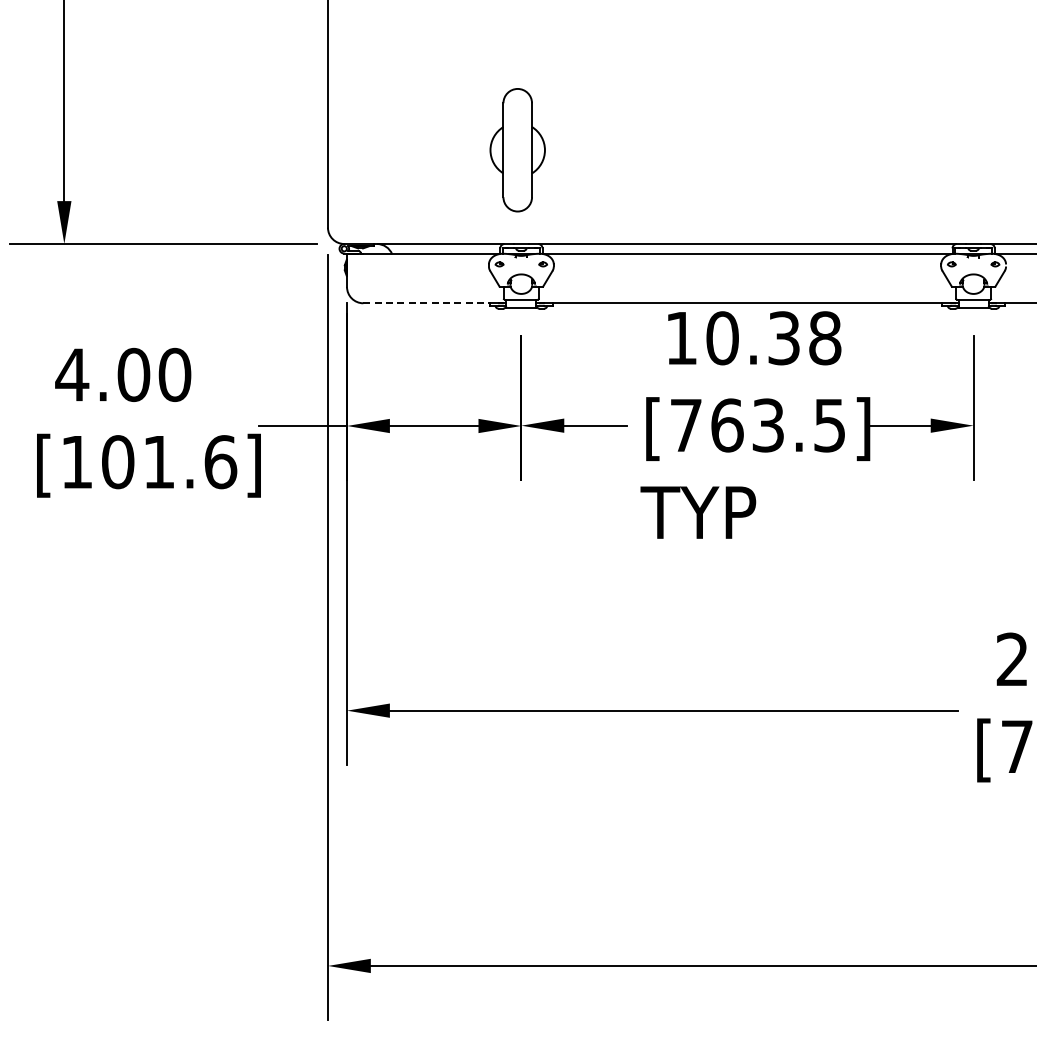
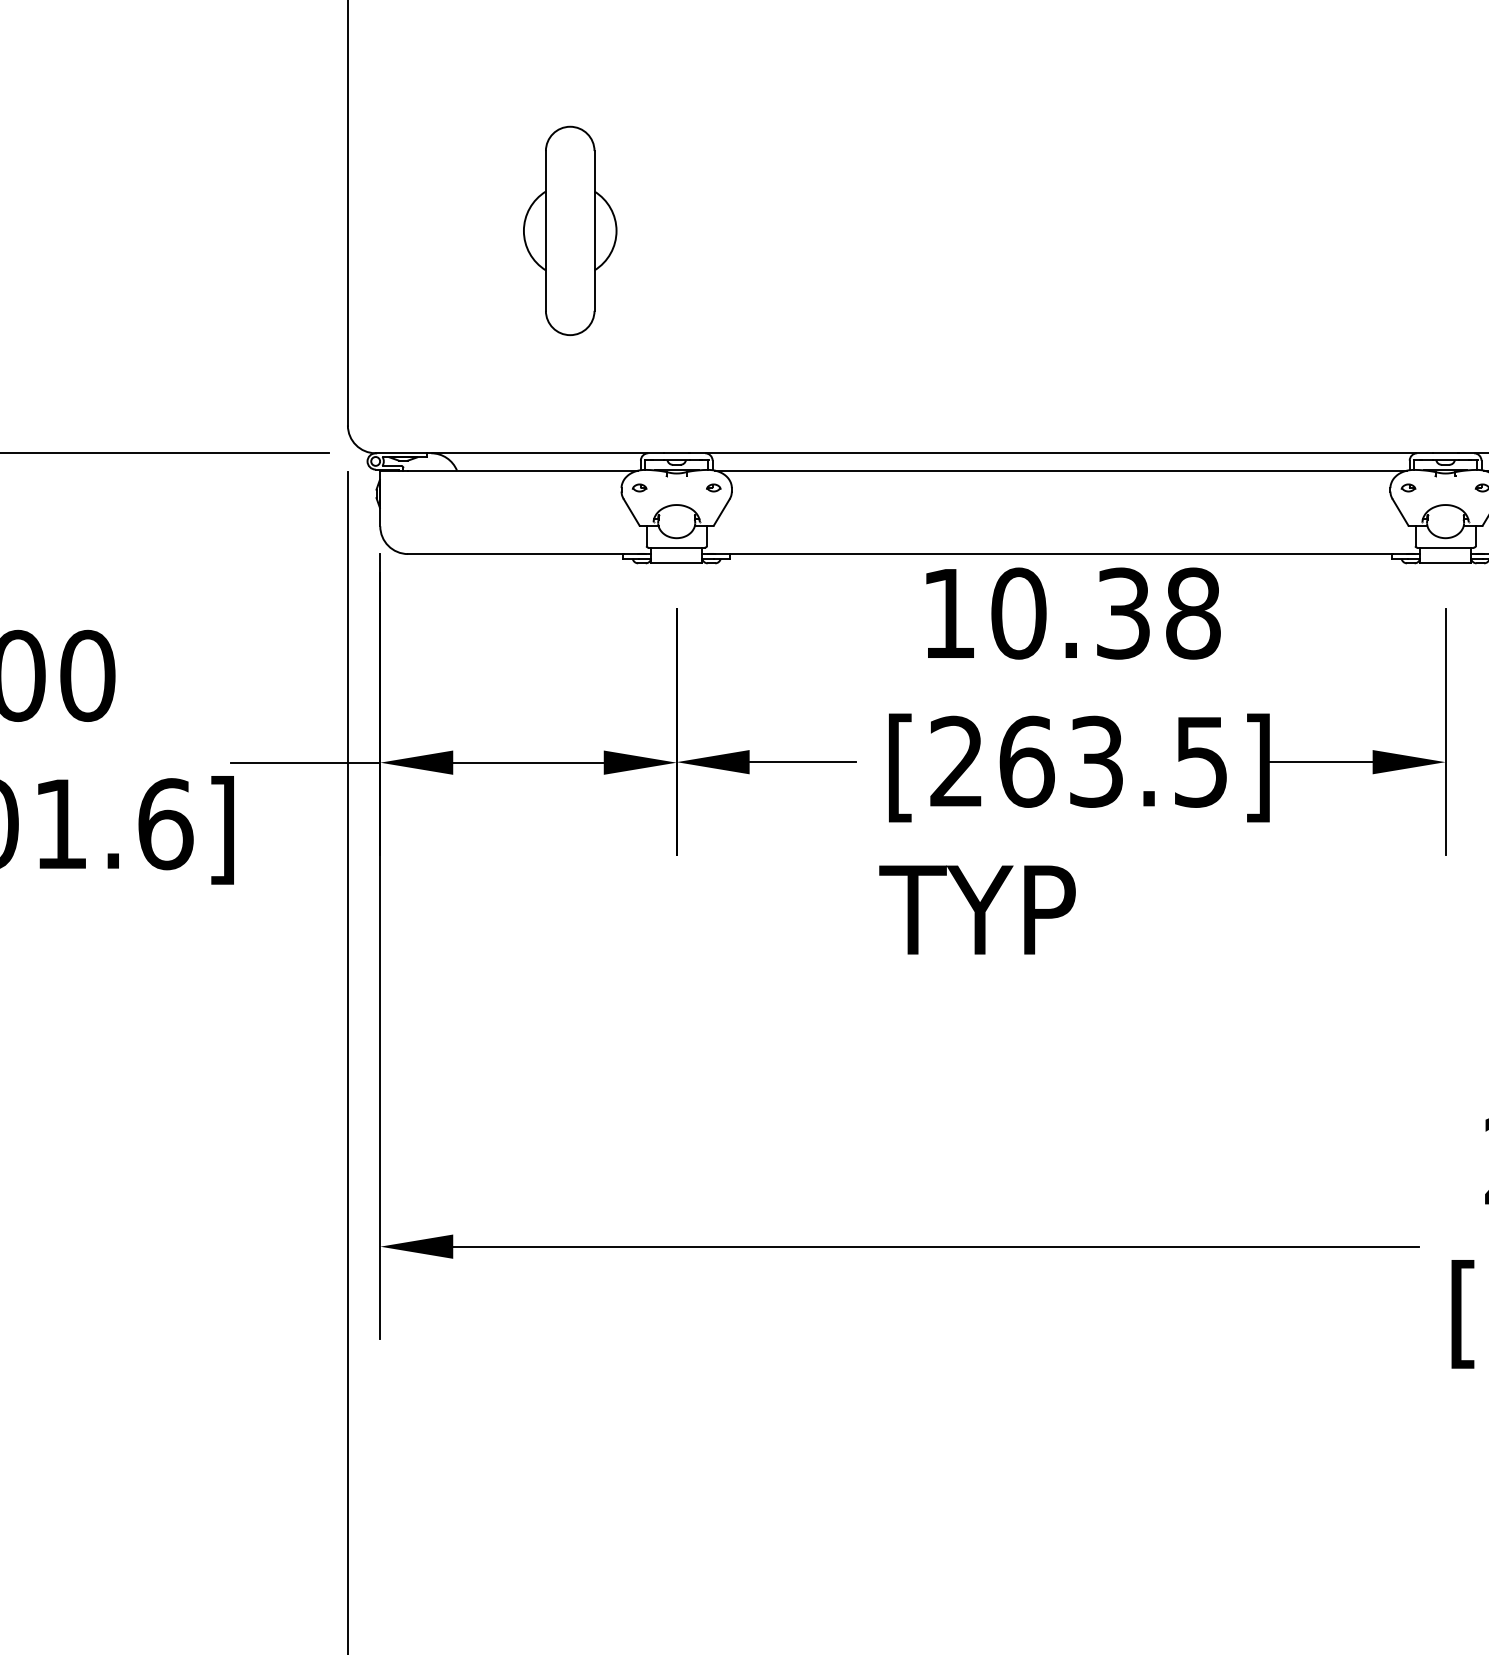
part: (517, 150) -> (569, 231), moved
line: (427, 303) -> (517, 554), dashed -> solid
text: (685, 424) -> (955, 760), [763.5] -> [263.5]

